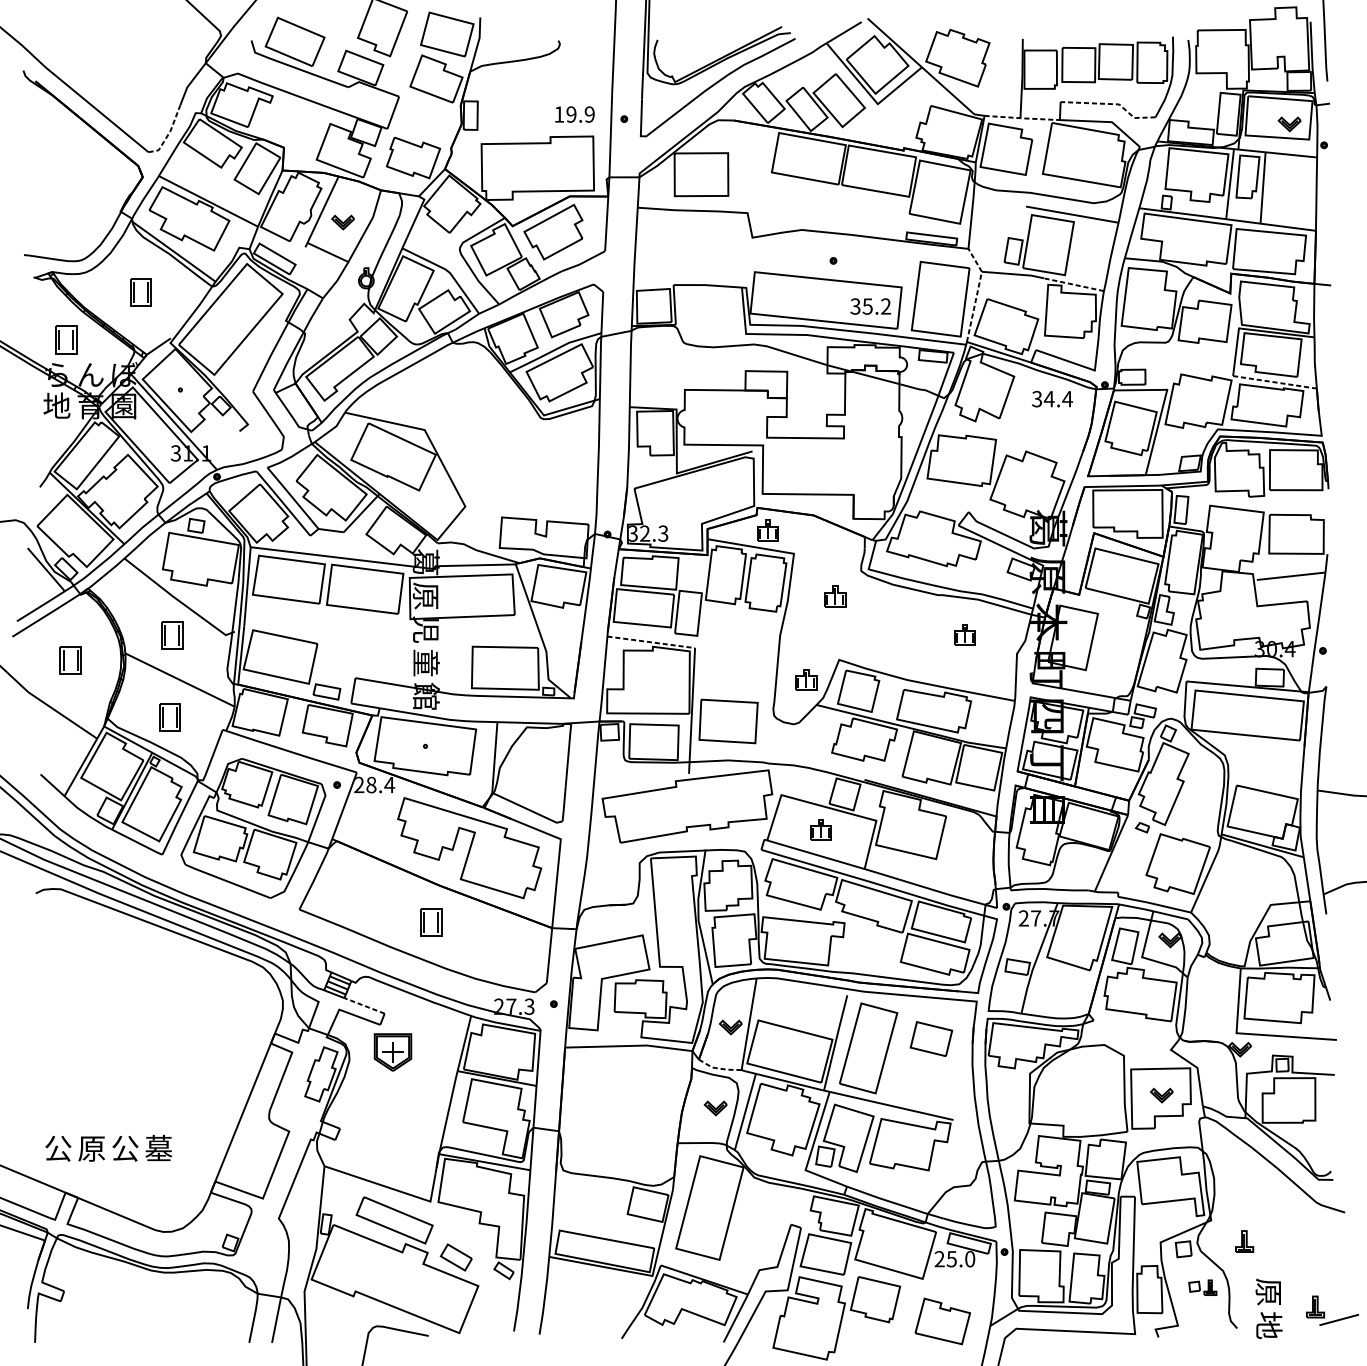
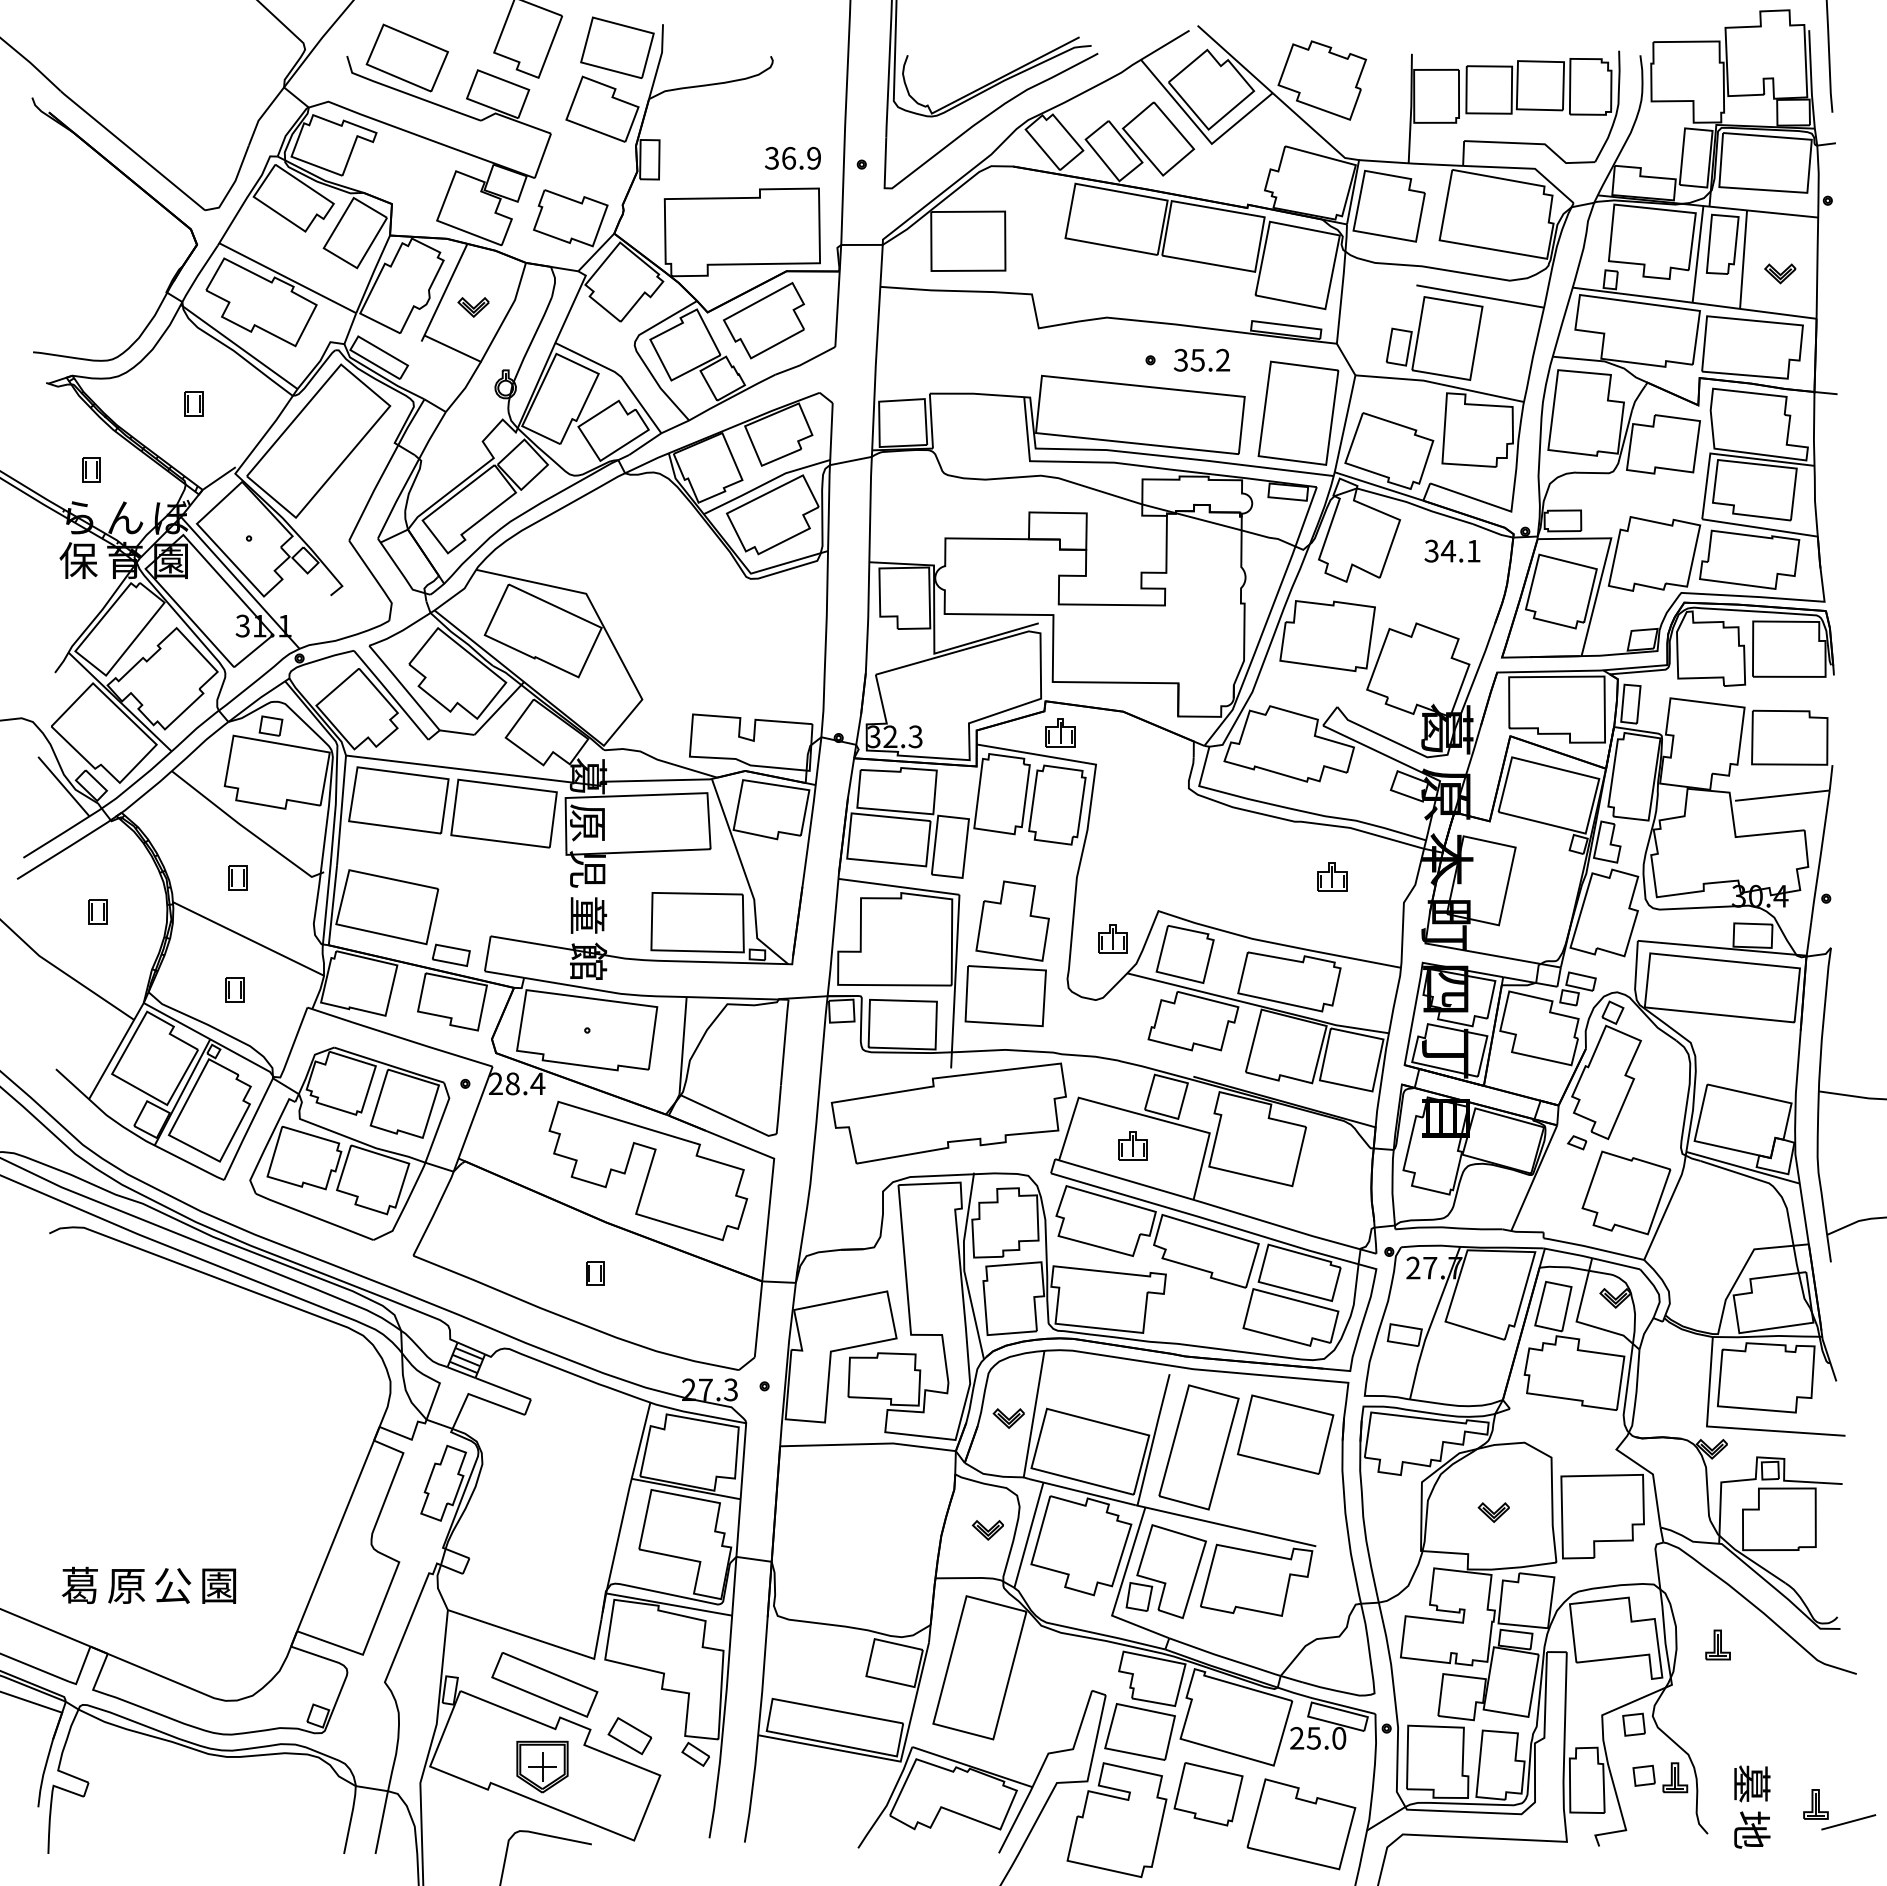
line: (1111, 103) -> (1534, 143), dashed -> solid
text: (565, 113) -> (780, 157), 19.9 -> 36.9
line: (1022, 118) -> (1411, 163), dashed -> solid
part: (1289, 124) -> (1780, 273), moved
line: (169, 133) -> (233, 184), dashed -> solid
line: (1073, 284) -> (1482, 393), dashed -> solid
part: (140, 292) -> (193, 403), size x0.62
line: (977, 293) -> (1349, 405), dashed -> solid
text: (870, 305) -> (1201, 359), moved
part: (66, 339) -> (91, 469), size x0.62
line: (1275, 382) -> (1760, 528), dashed -> solid
text: (1067, 399) -> (1473, 551), 34.4 -> 34.1
text: (56, 405) -> (78, 560), 地 -> 保
part: (834, 596) -> (1152, 823), removed
part: (172, 635) -> (237, 877), size x0.62
line: (651, 642) -> (899, 886), dashed -> solid
part: (70, 660) -> (97, 911), size x0.62
part: (733, 666) -> (1012, 920), added
part: (169, 716) -> (234, 989), size x0.62
part: (431, 922) -> (595, 1273), size x0.62
line: (364, 1005) -> (503, 1388), dashed -> solid
part: (931, 1039) -> (1285, 1434), size x1.67
part: (393, 1052) -> (542, 1766), moved
line: (718, 1068) -> (992, 1475), dashed -> solid
part: (1161, 1095) -> (1493, 1512), moved
text: (57, 1147) -> (79, 1584), 公 -> 葛
text: (158, 1147) -> (218, 1584), 墓 -> 園
part: (1244, 1241) -> (1717, 1644), moved
part: (1202, 1287) -> (1660, 1777), size x1.43
text: (1268, 1291) -> (1751, 1783), 原 -> 墓
part: (942, 1321) -> (1301, 1824), size x1.43

